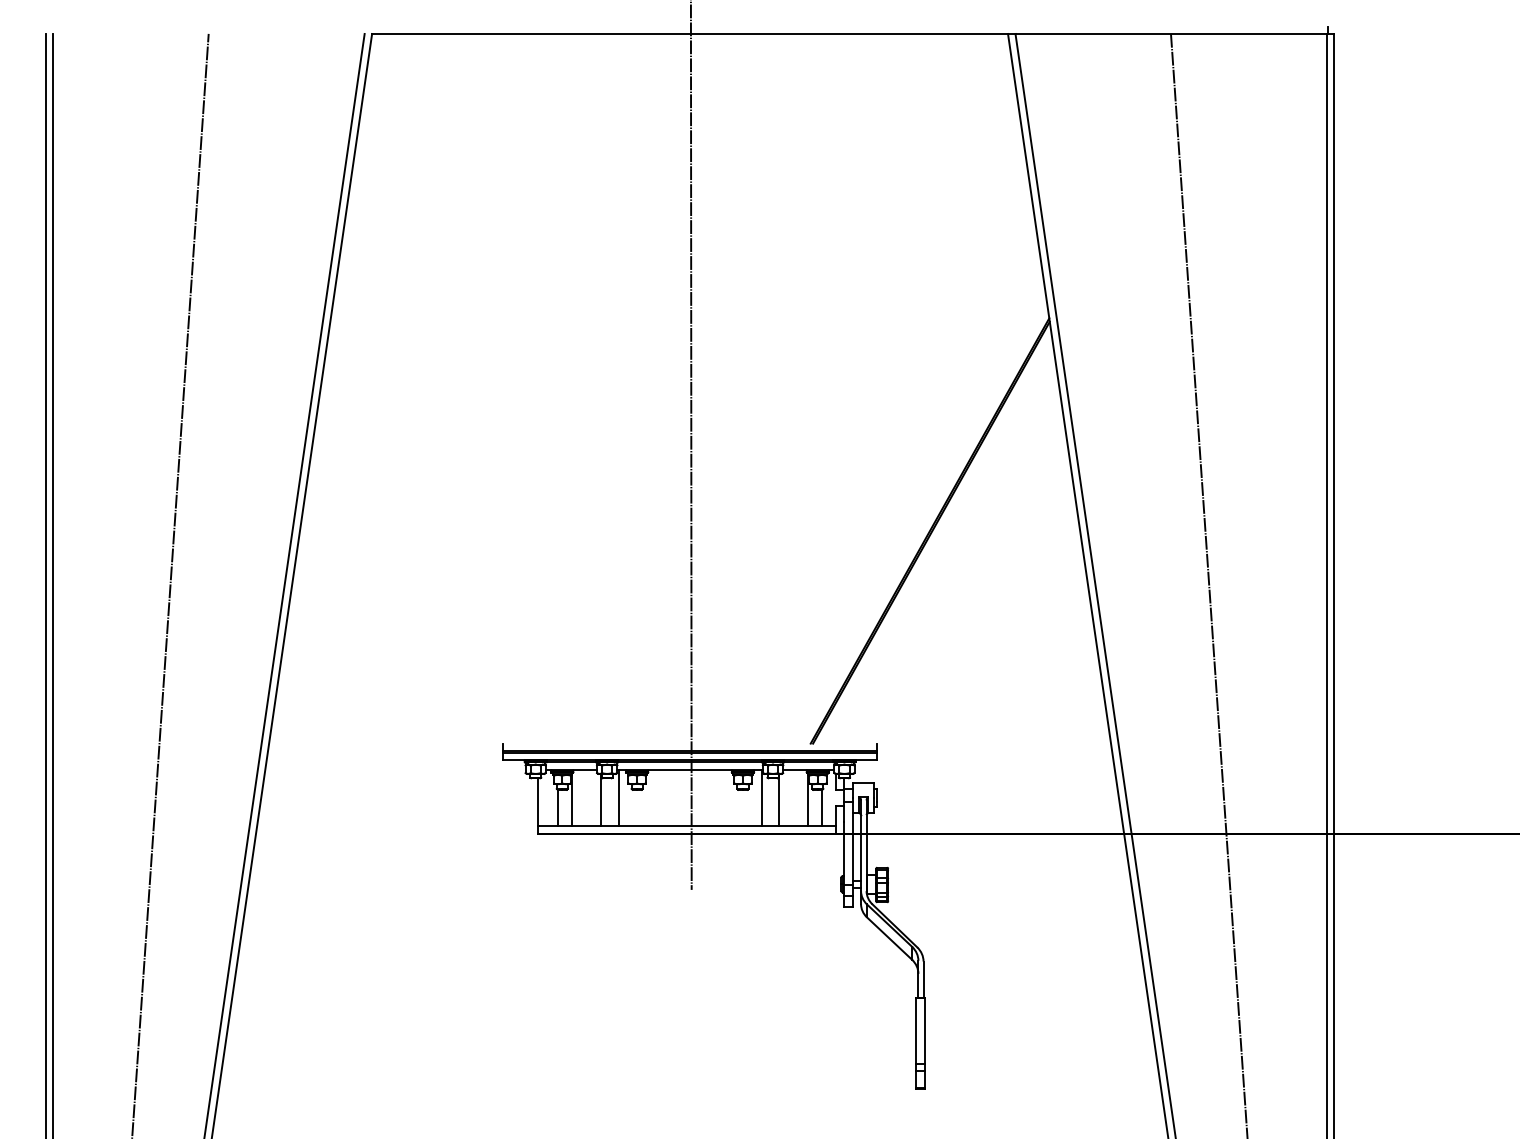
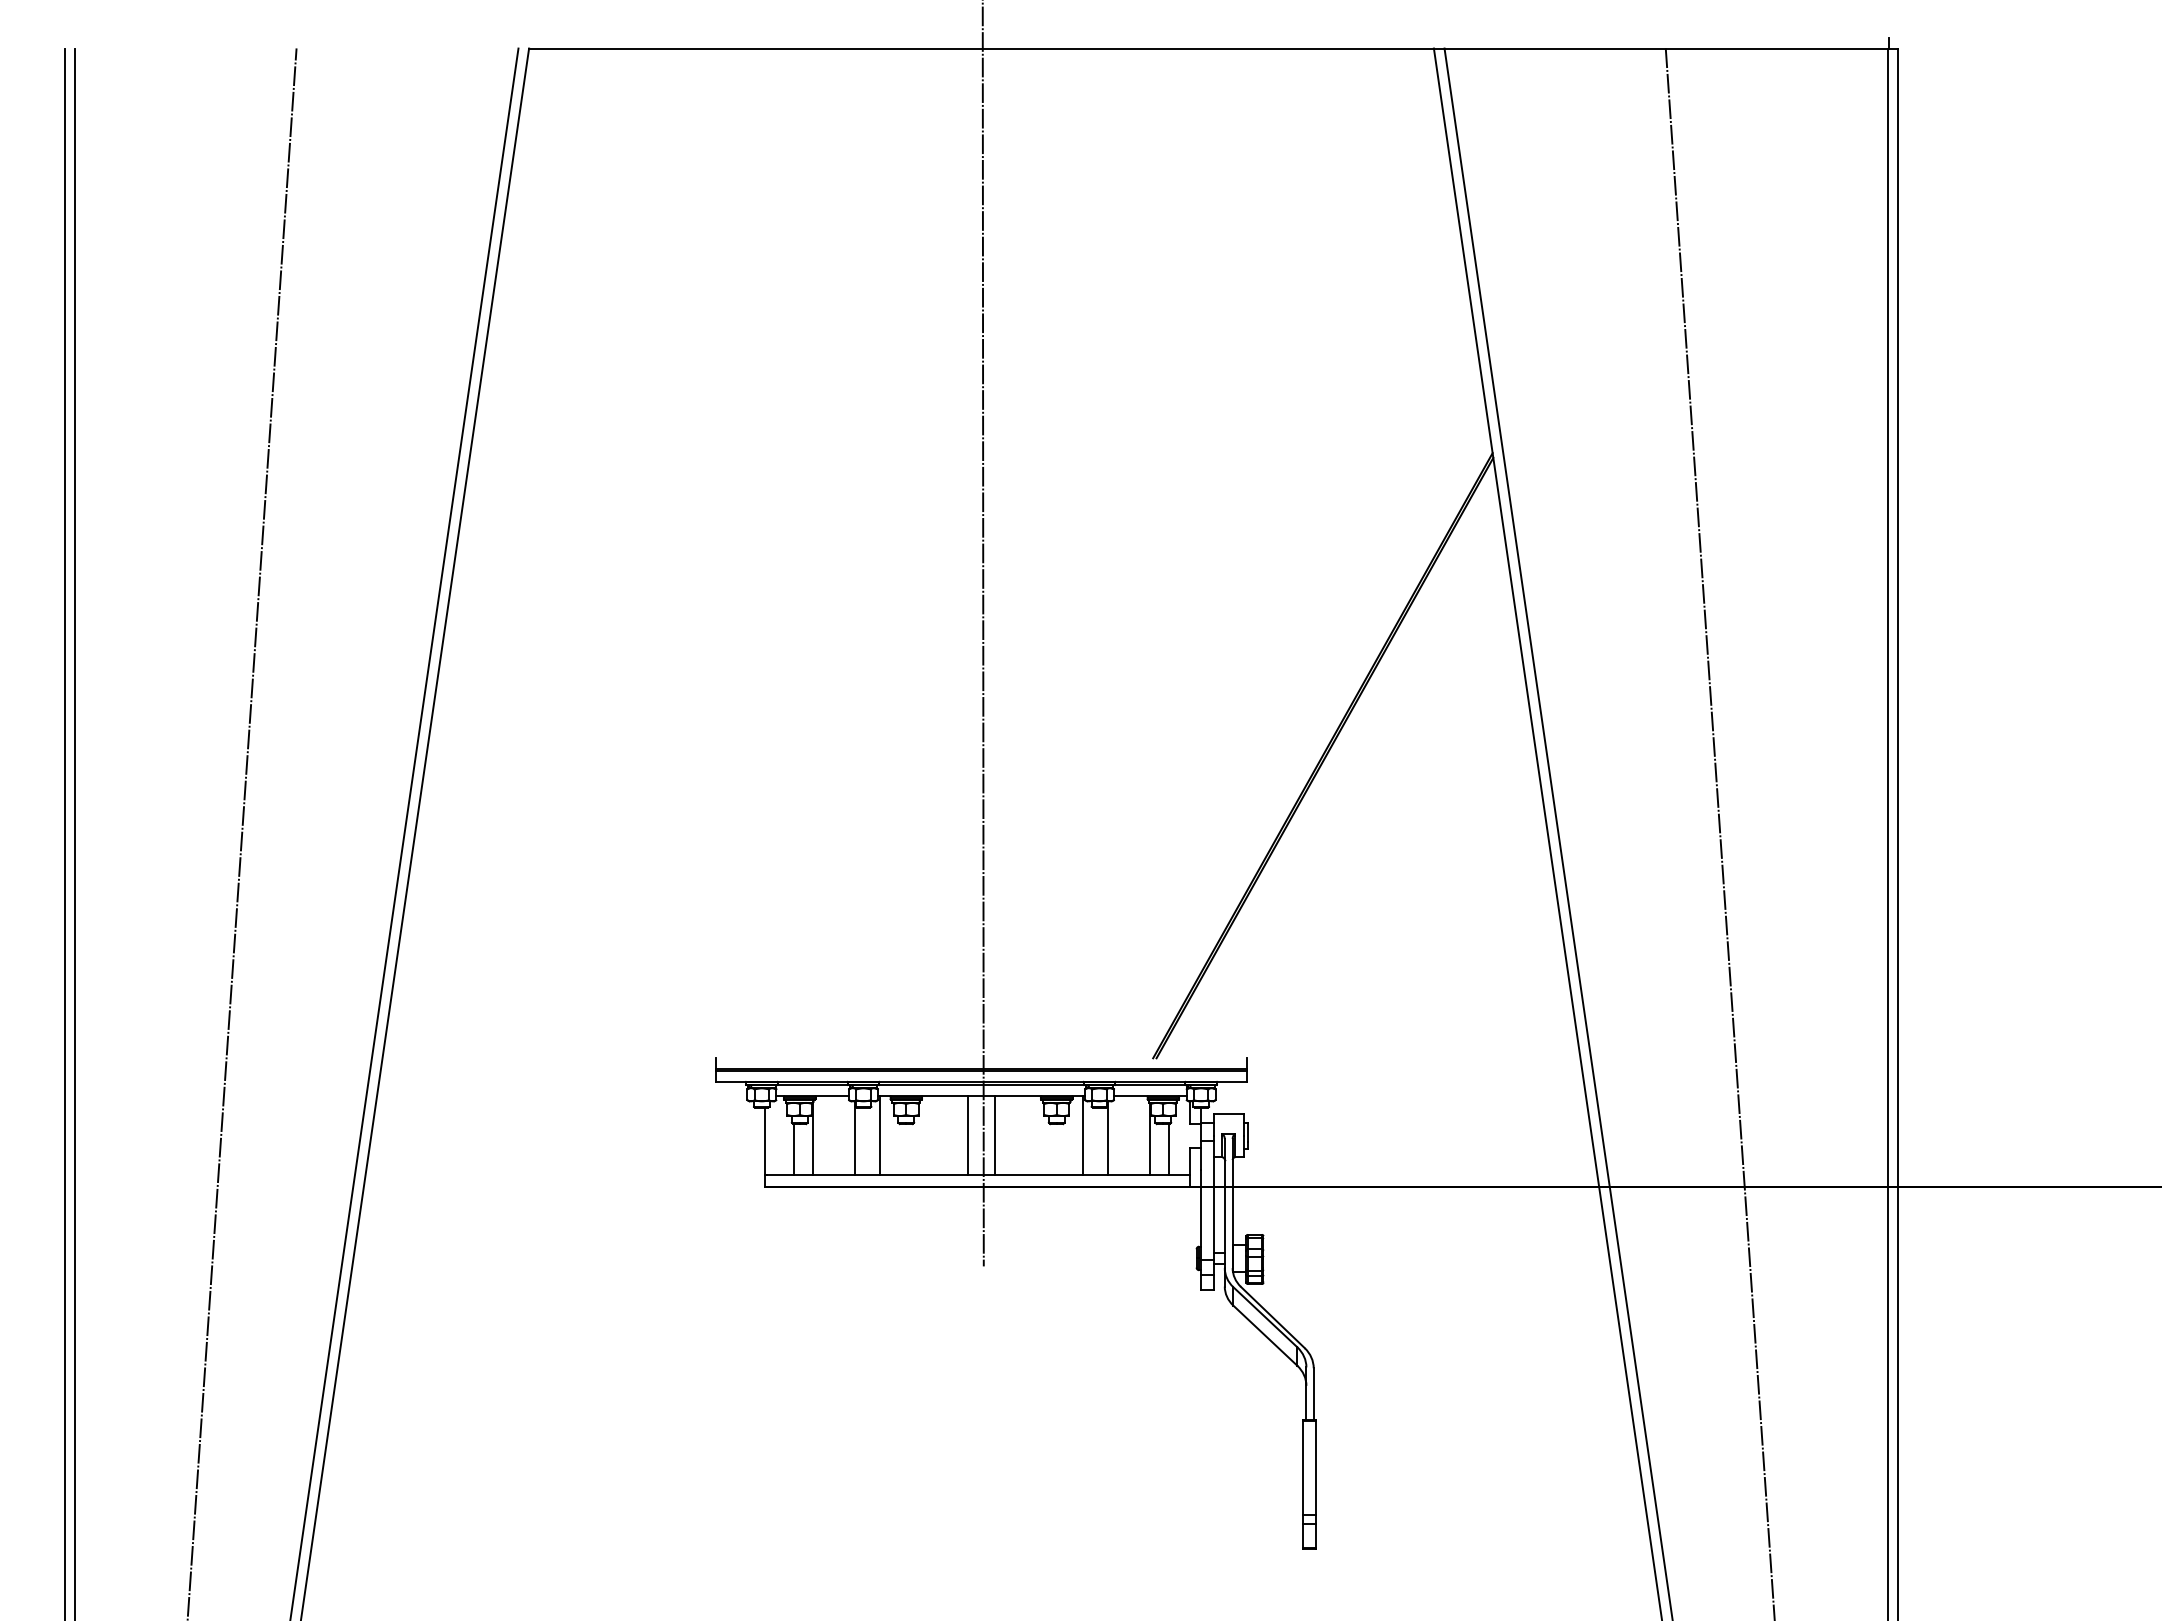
line: (680, 797) -> (968, 1135), added
line: (699, 797) -> (994, 1135), added

